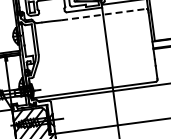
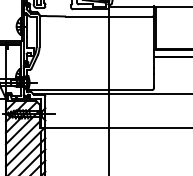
line: (103, 14) -> (109, 16), dashed -> solid

